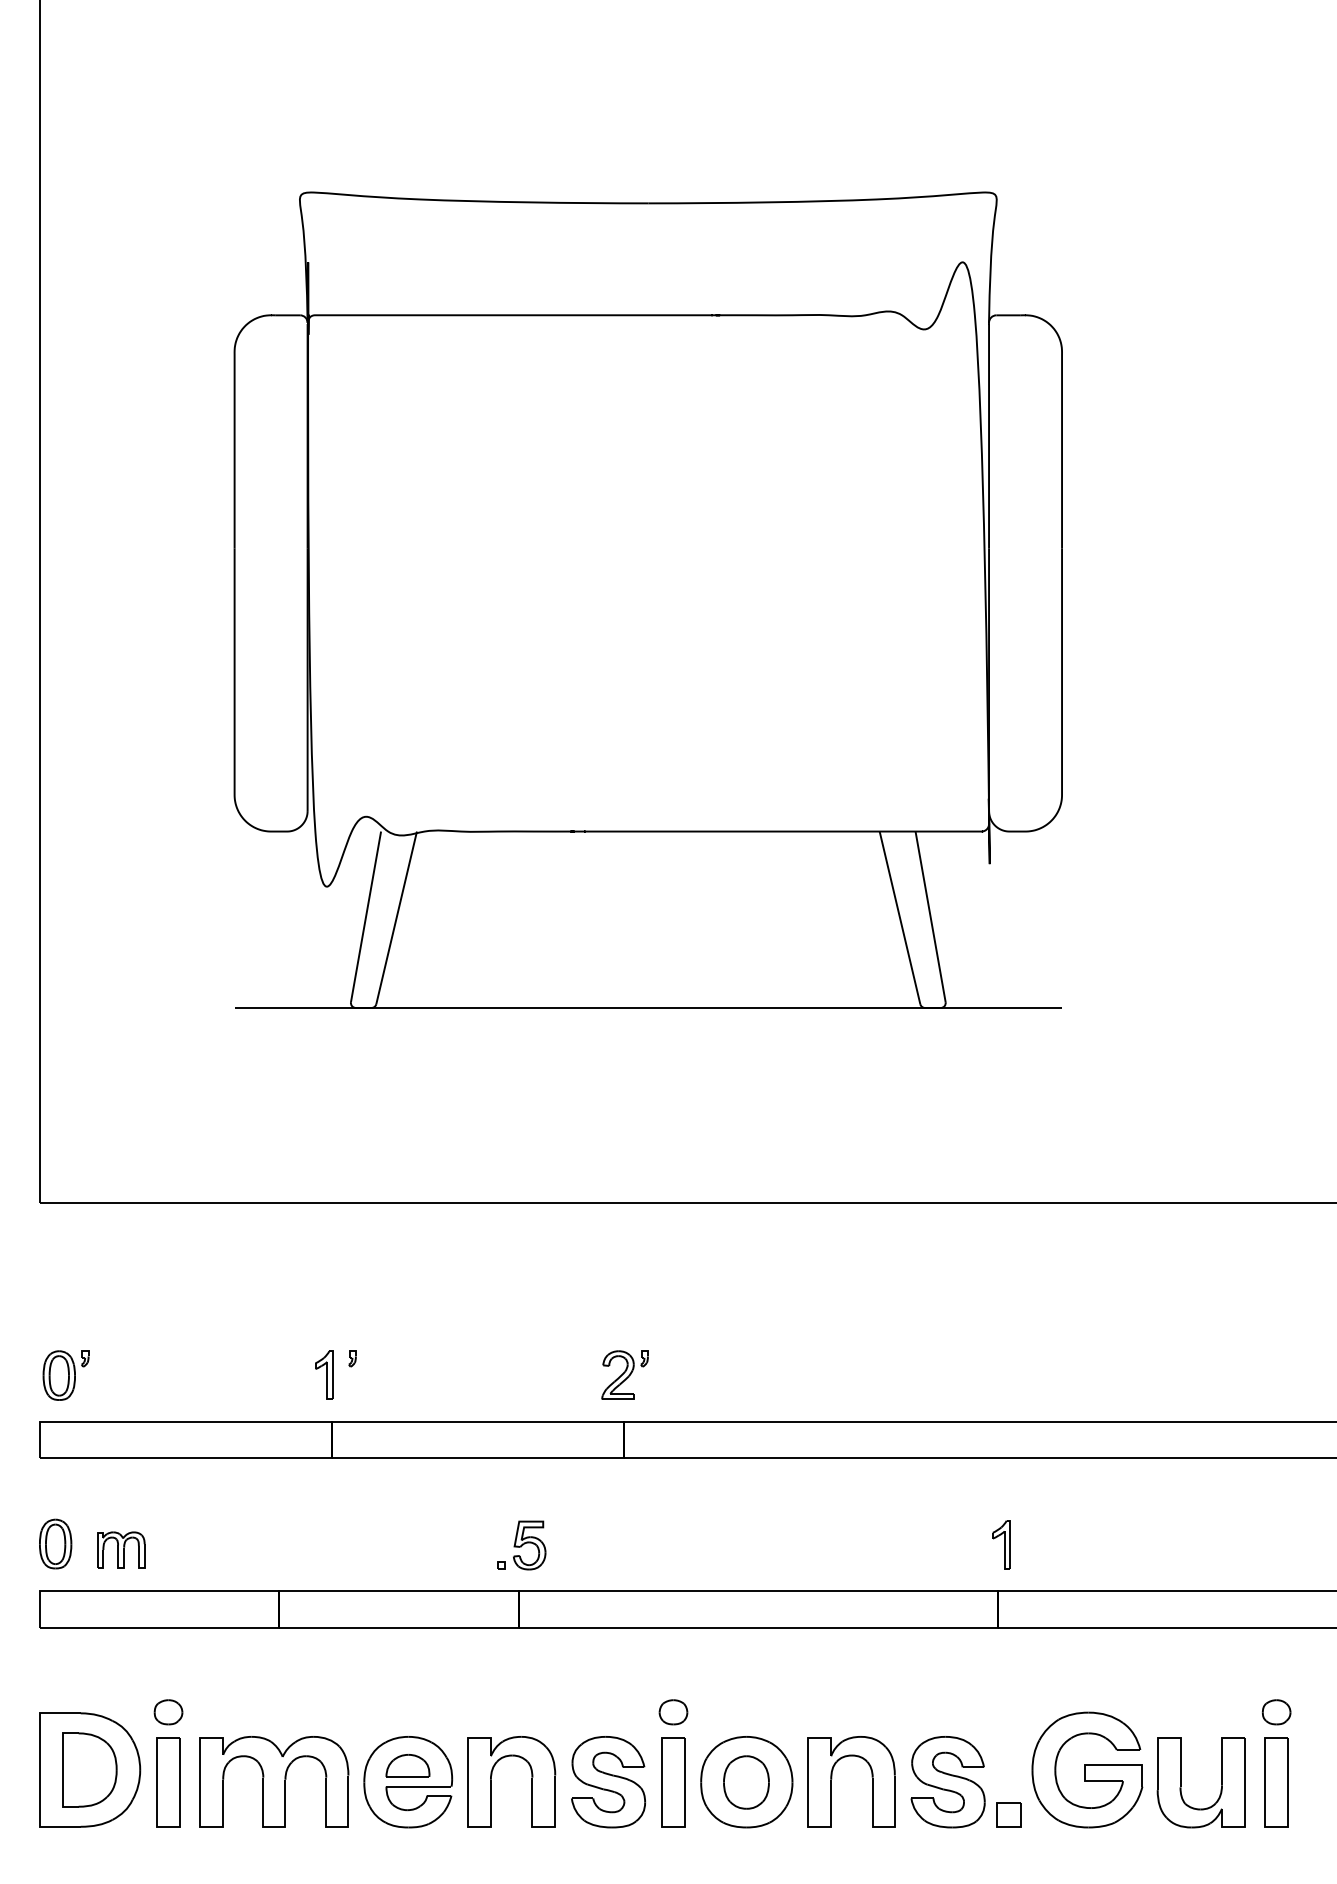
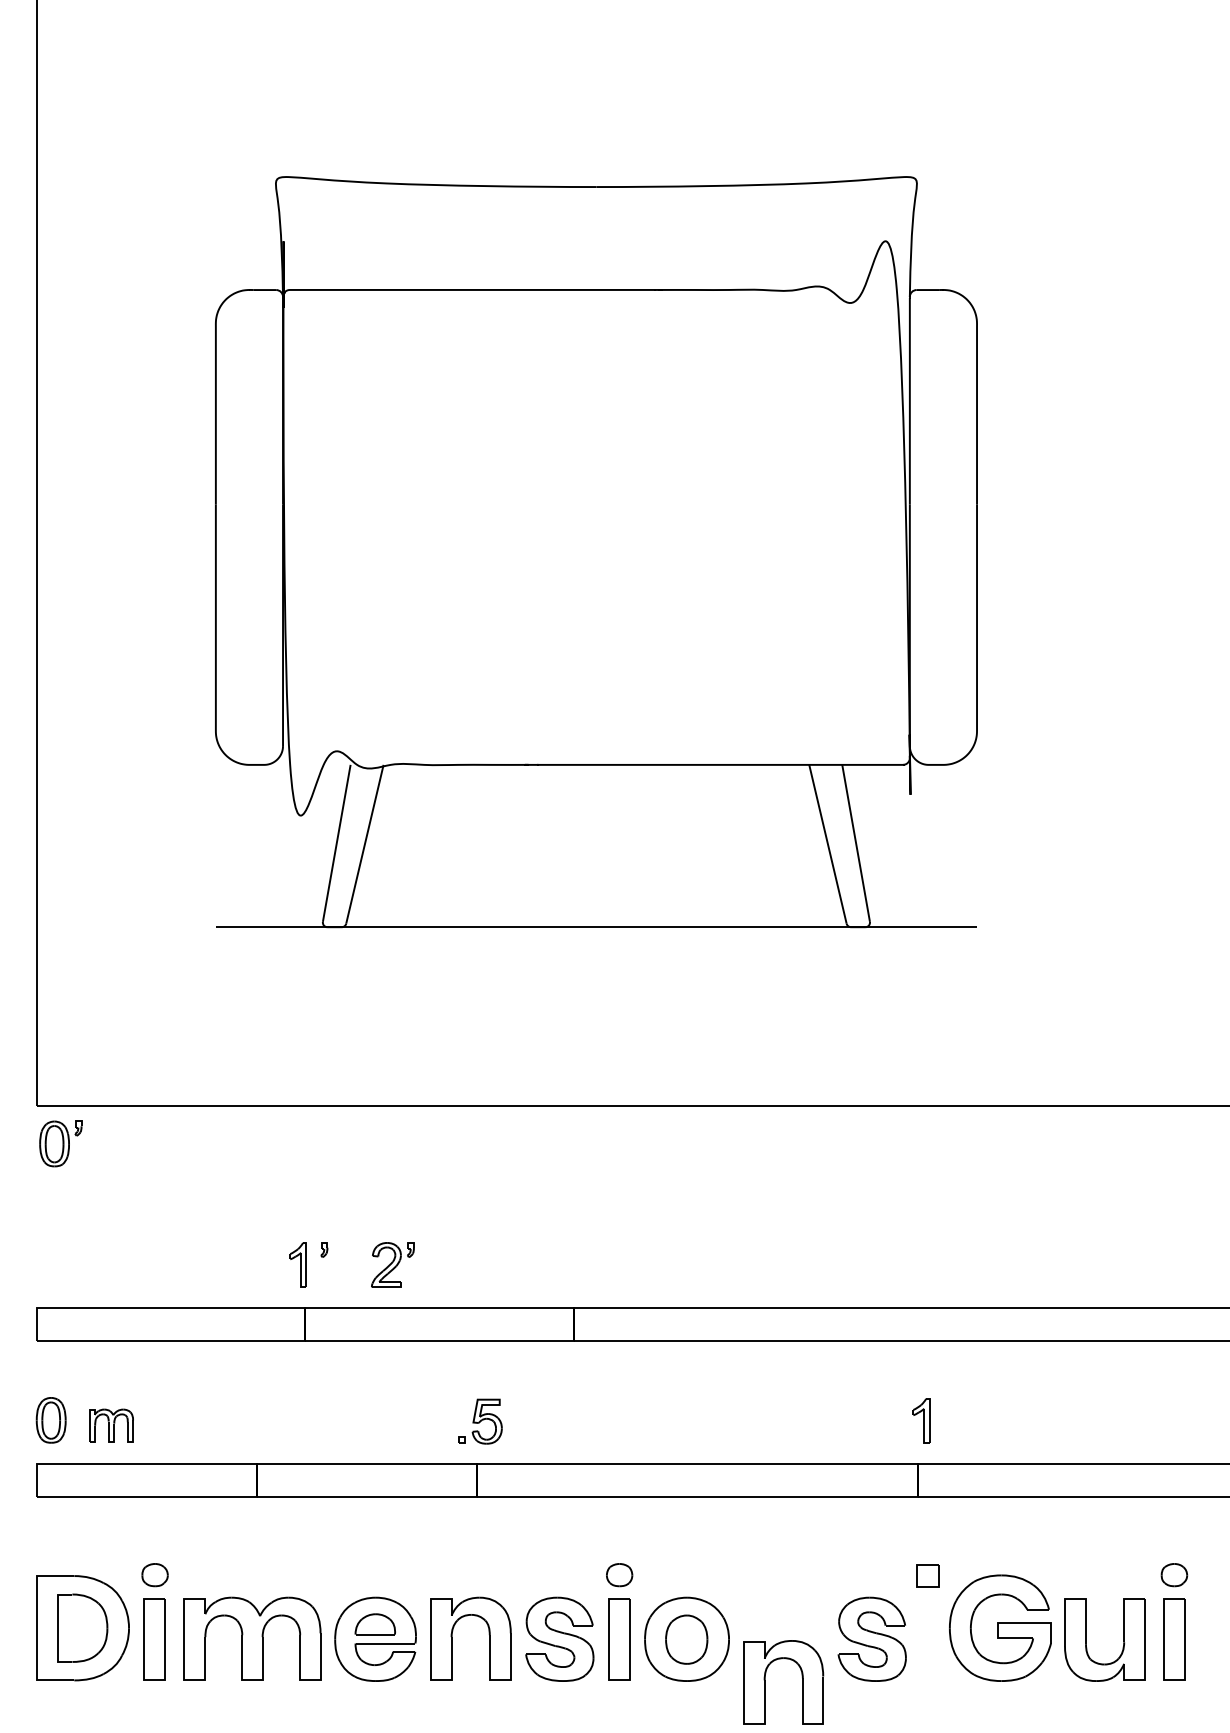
part: (624, 1374) -> (392, 1264), moved
part: (65, 1375) -> (60, 1143), moved
part: (832, 1779) -> (765, 1680), moved
part: (1008, 1814) -> (927, 1575), moved

